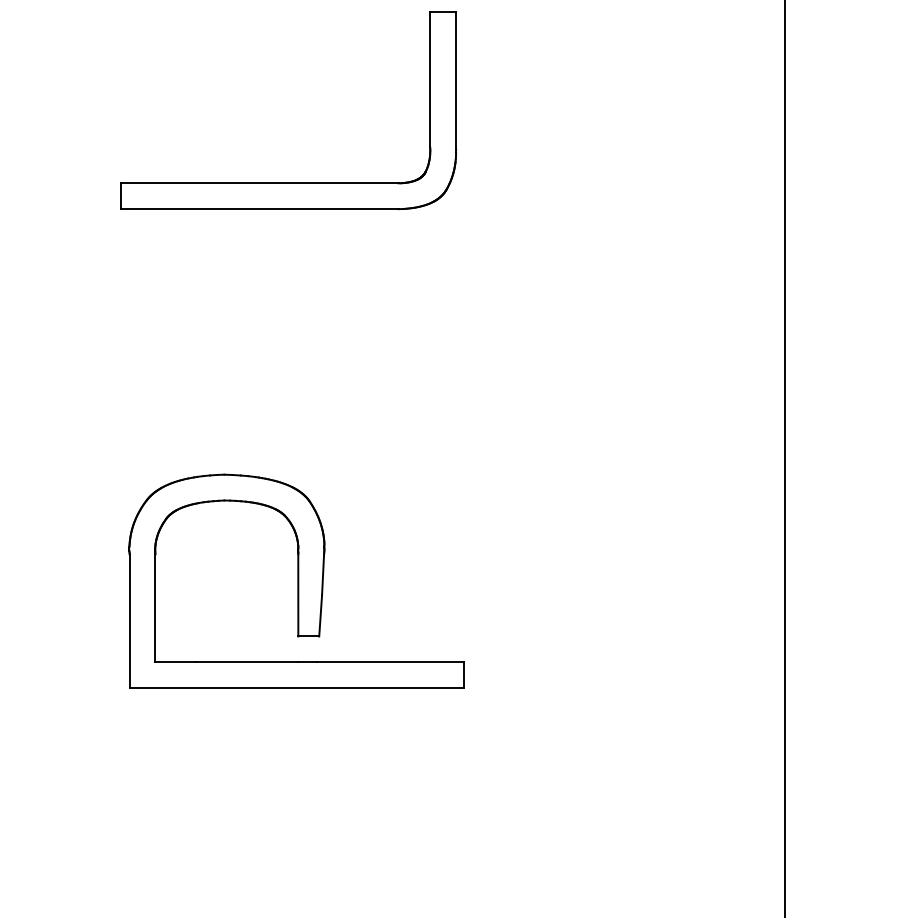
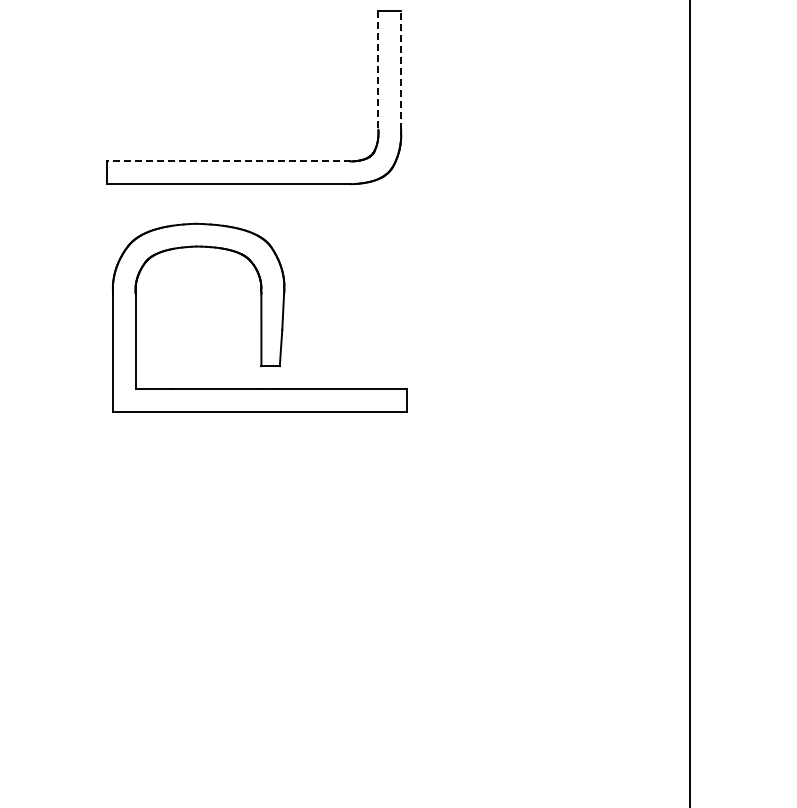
line: (430, 79) -> (378, 70), solid -> dashed
line: (456, 79) -> (401, 70), solid -> dashed
line: (259, 183) -> (228, 161), solid -> dashed
part: (296, 581) -> (259, 317), moved

